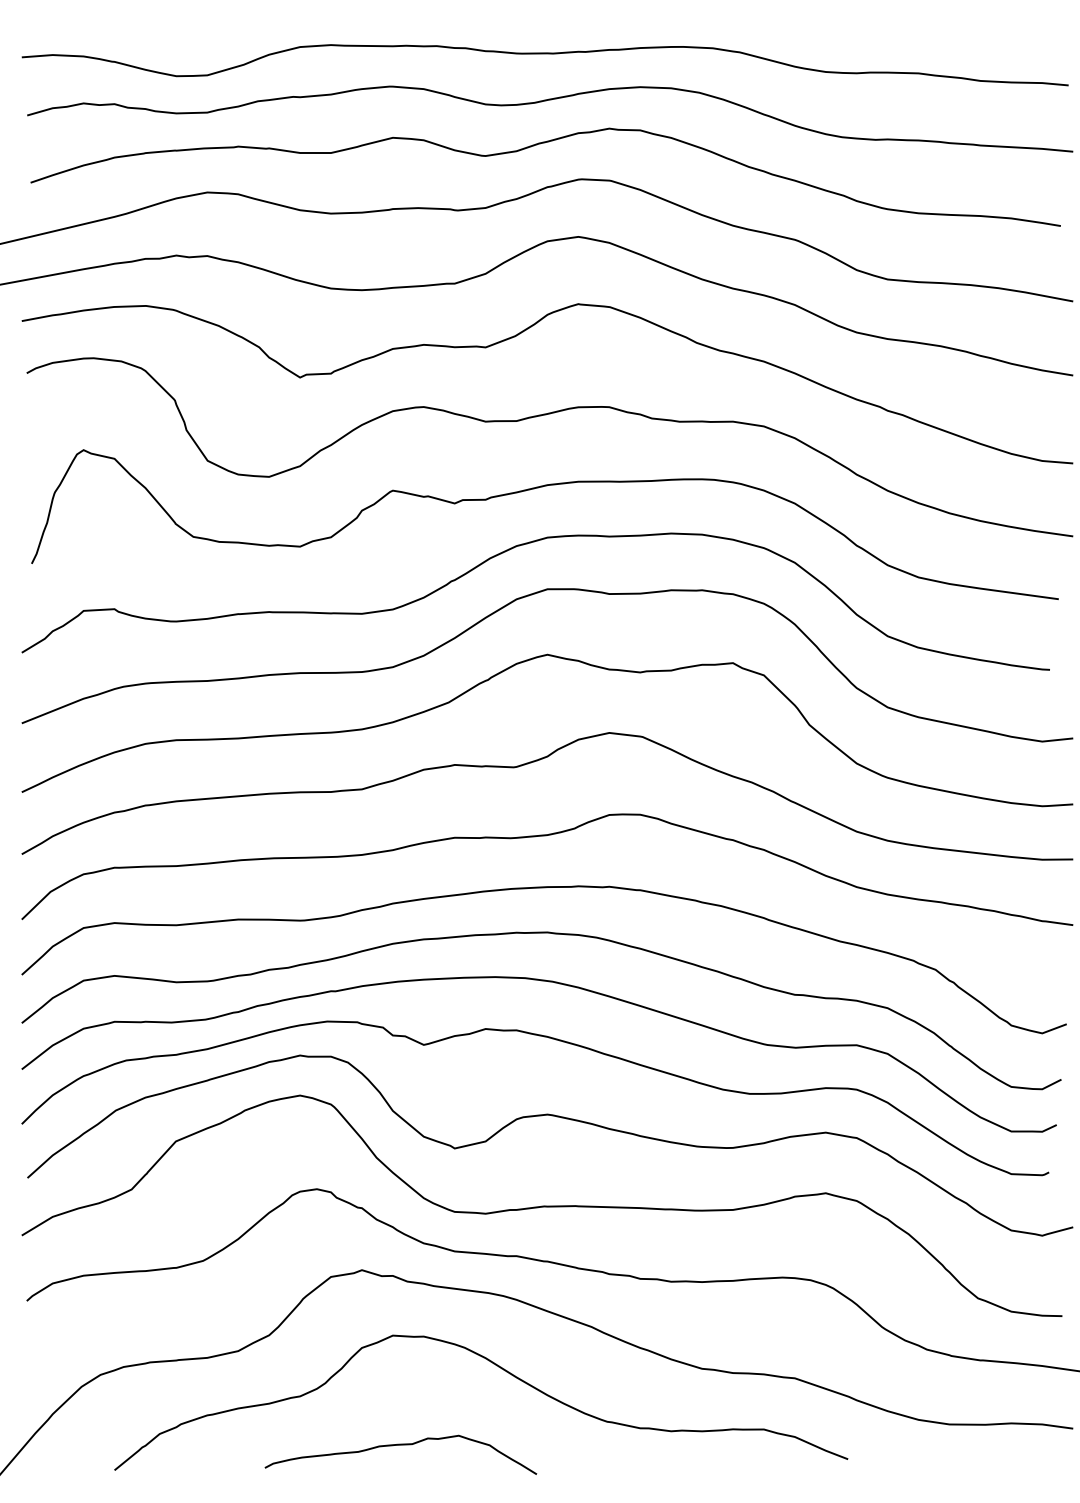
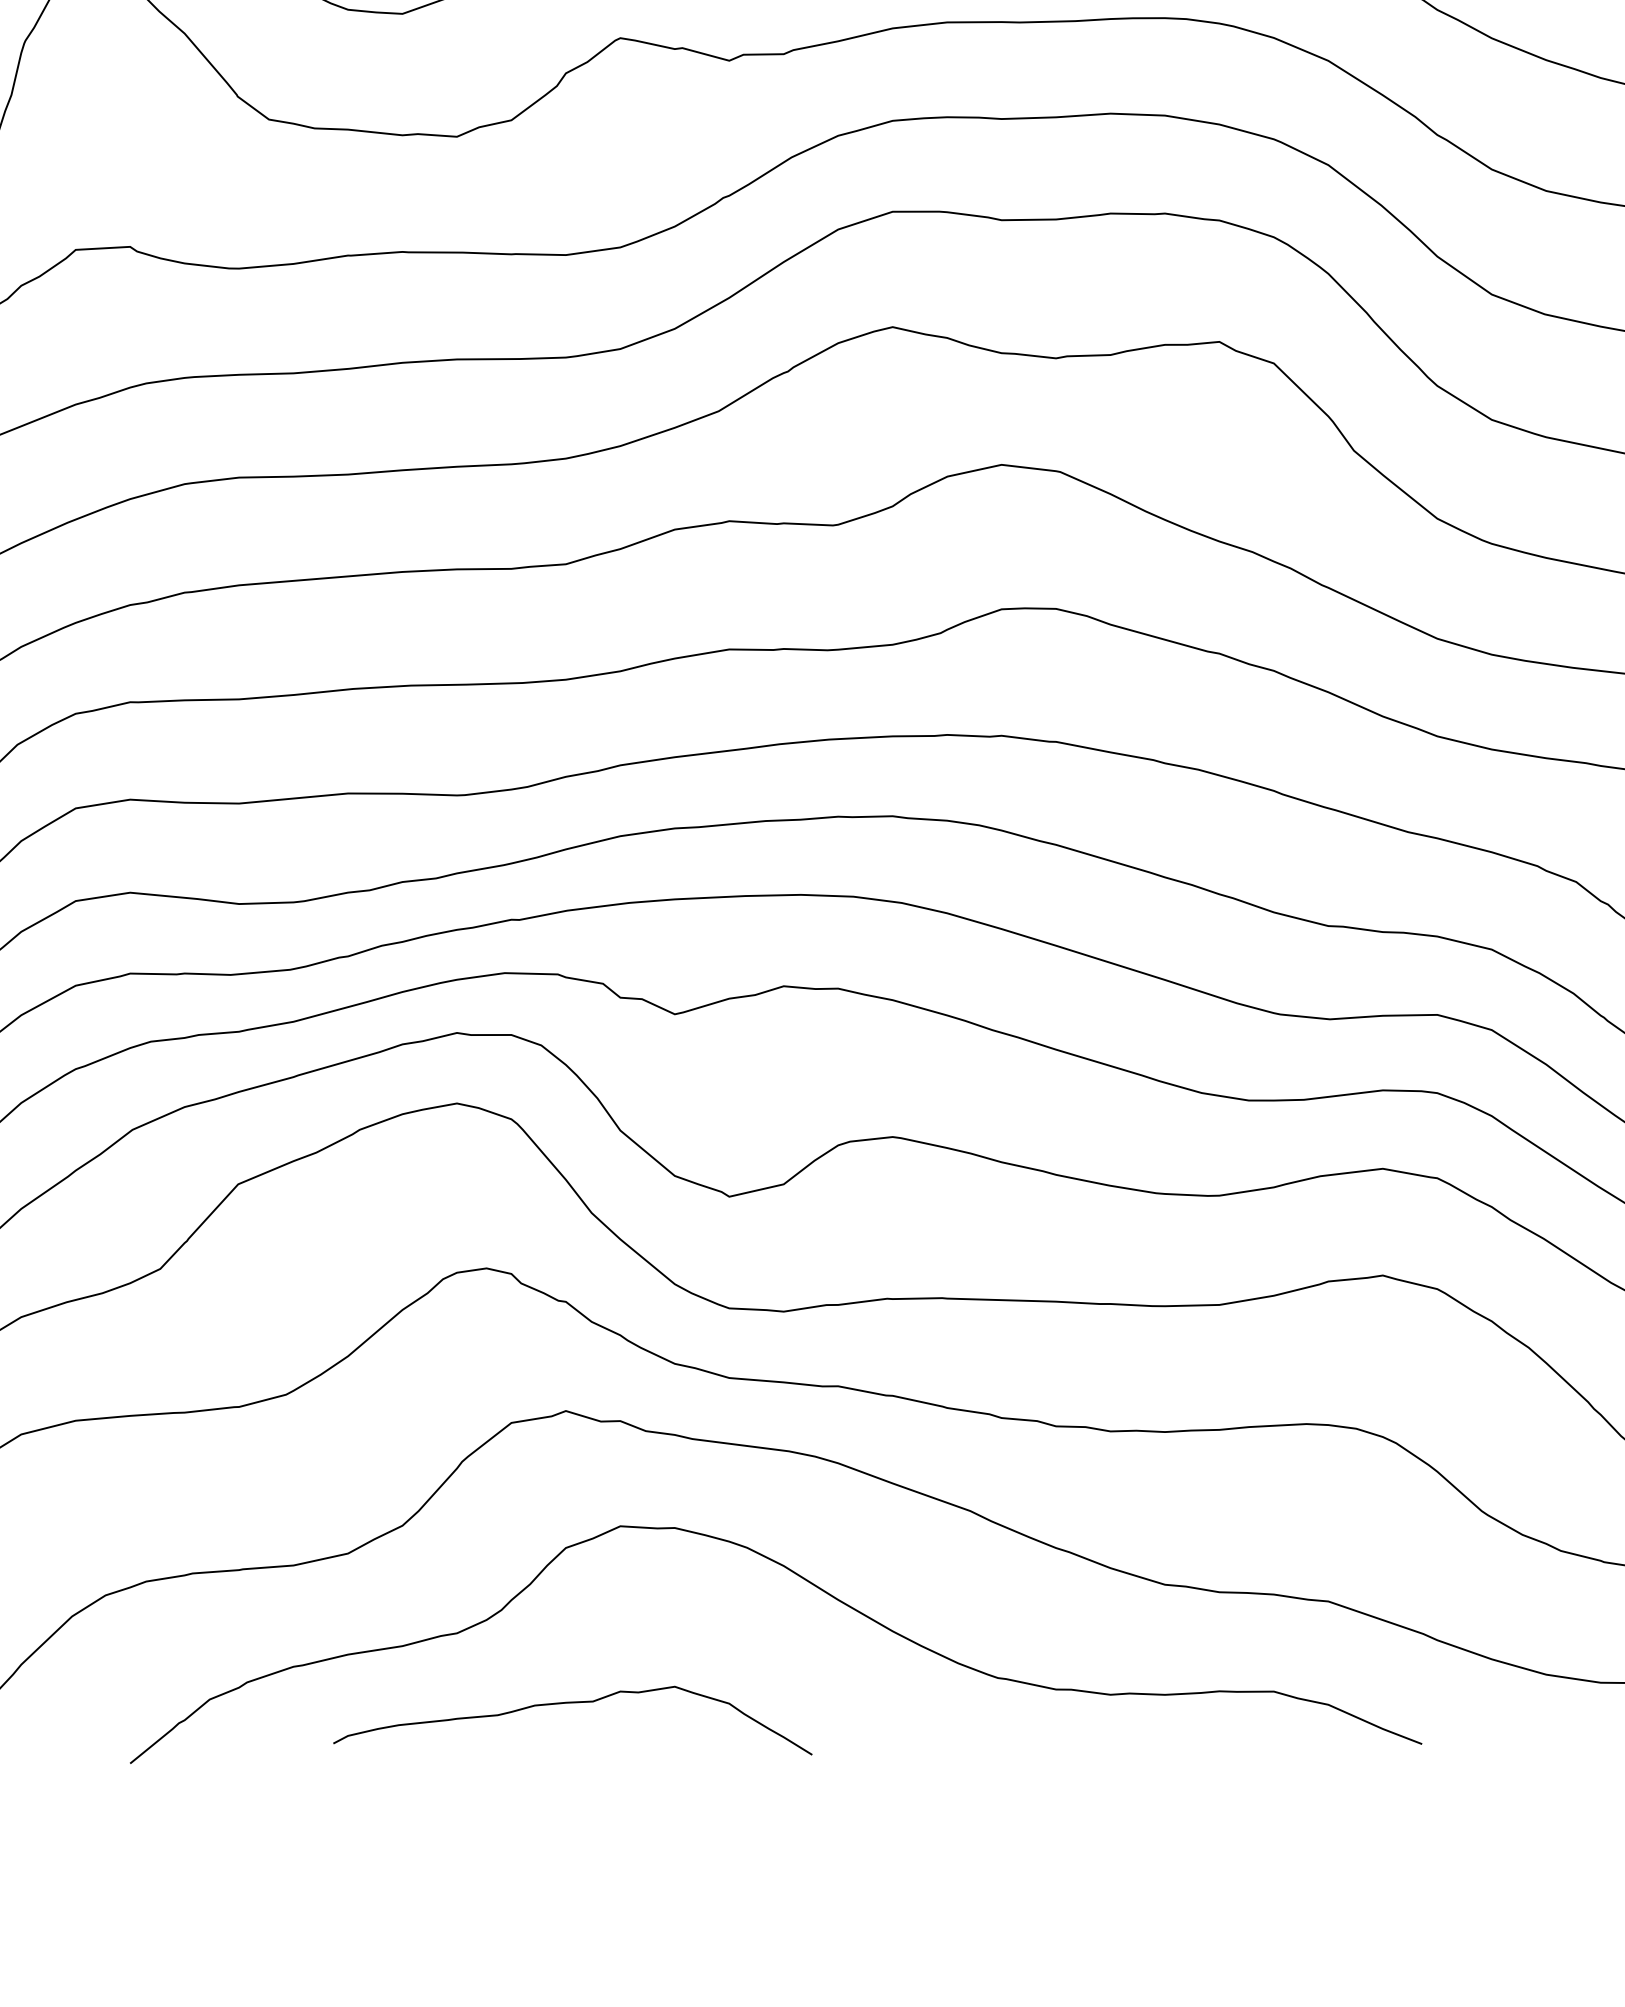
curve: (400, 1445) -> (572, 1703), moved

